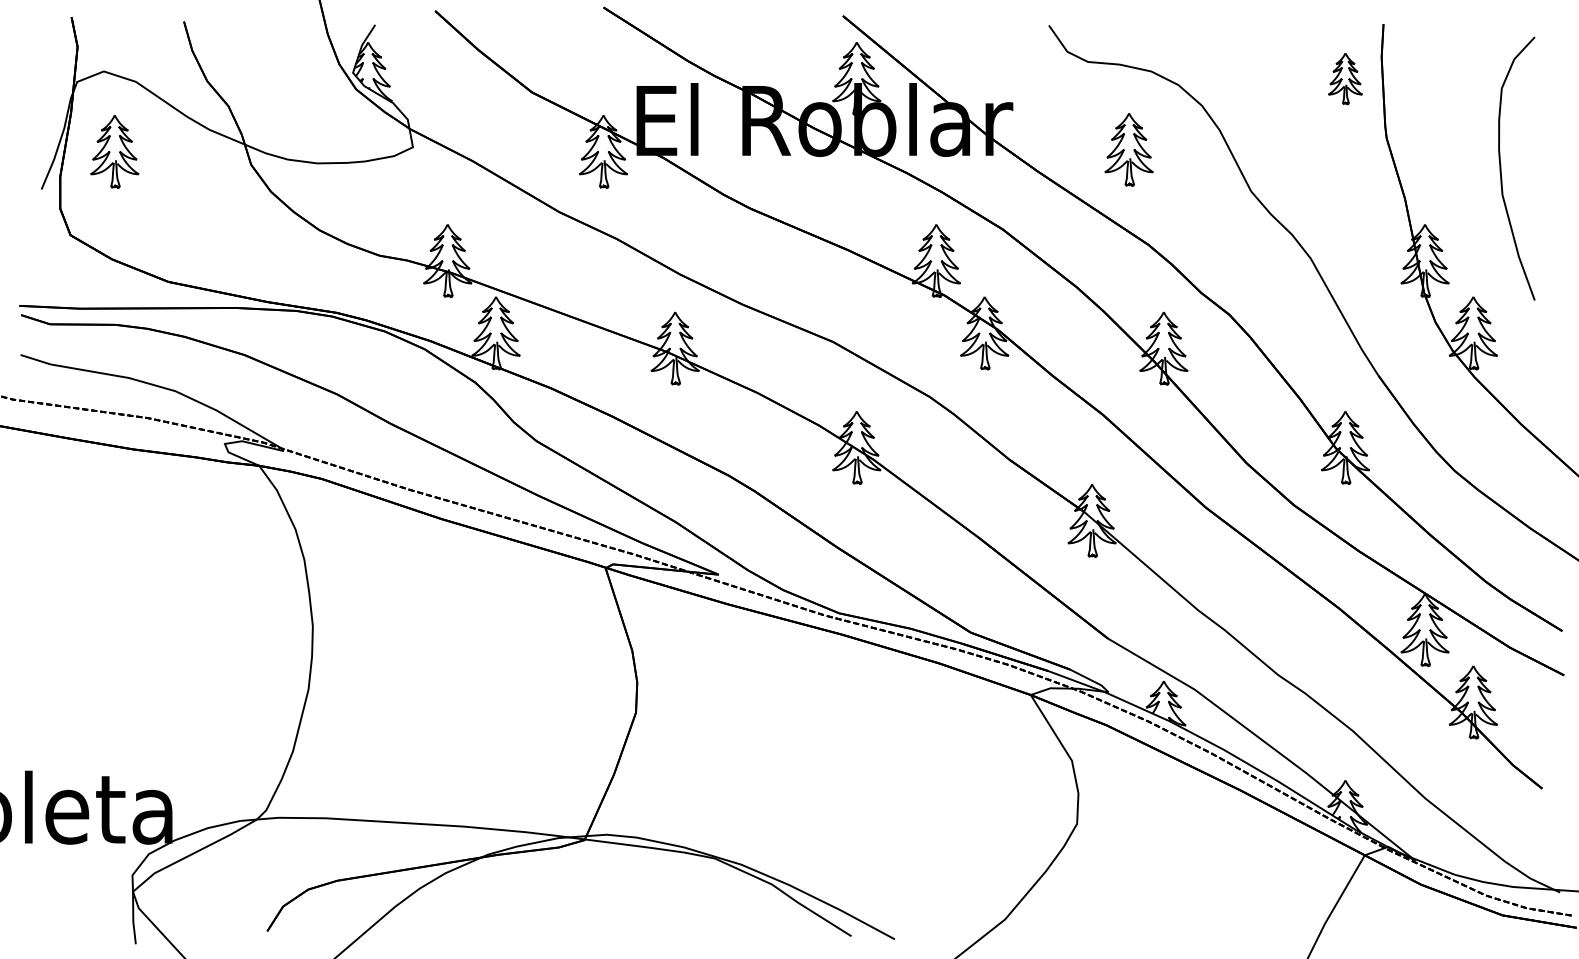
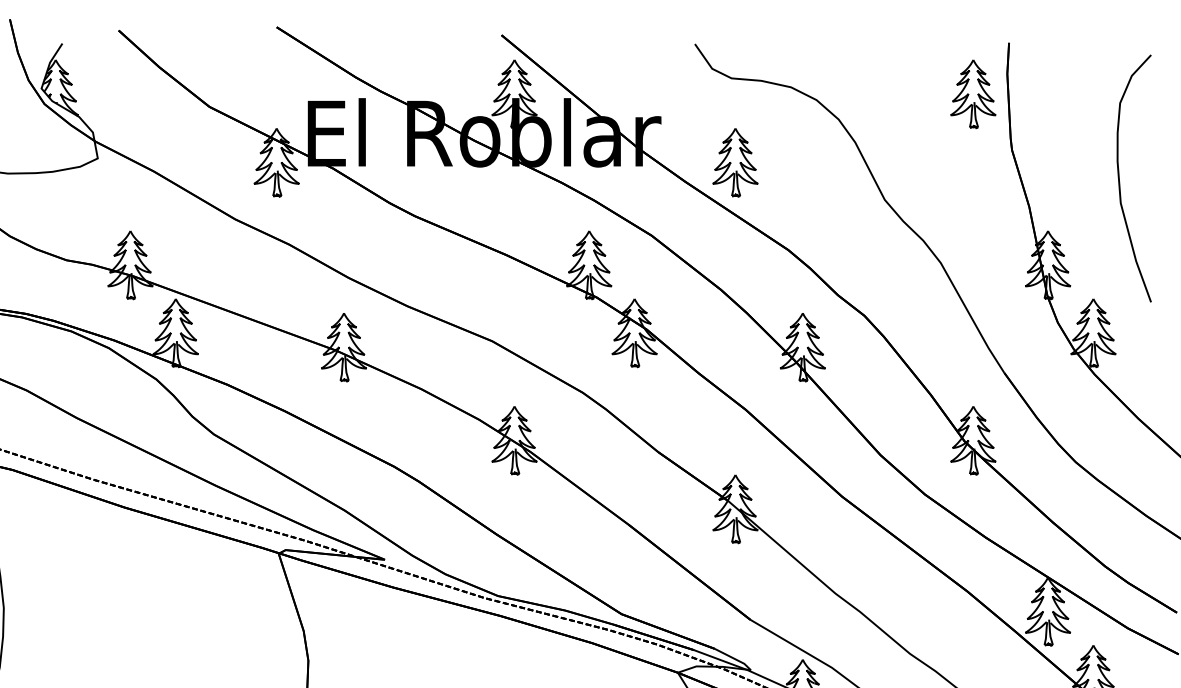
part: (1345, 78) -> (973, 93), size x1.43
part: (1128, 149) -> (734, 162), moved

